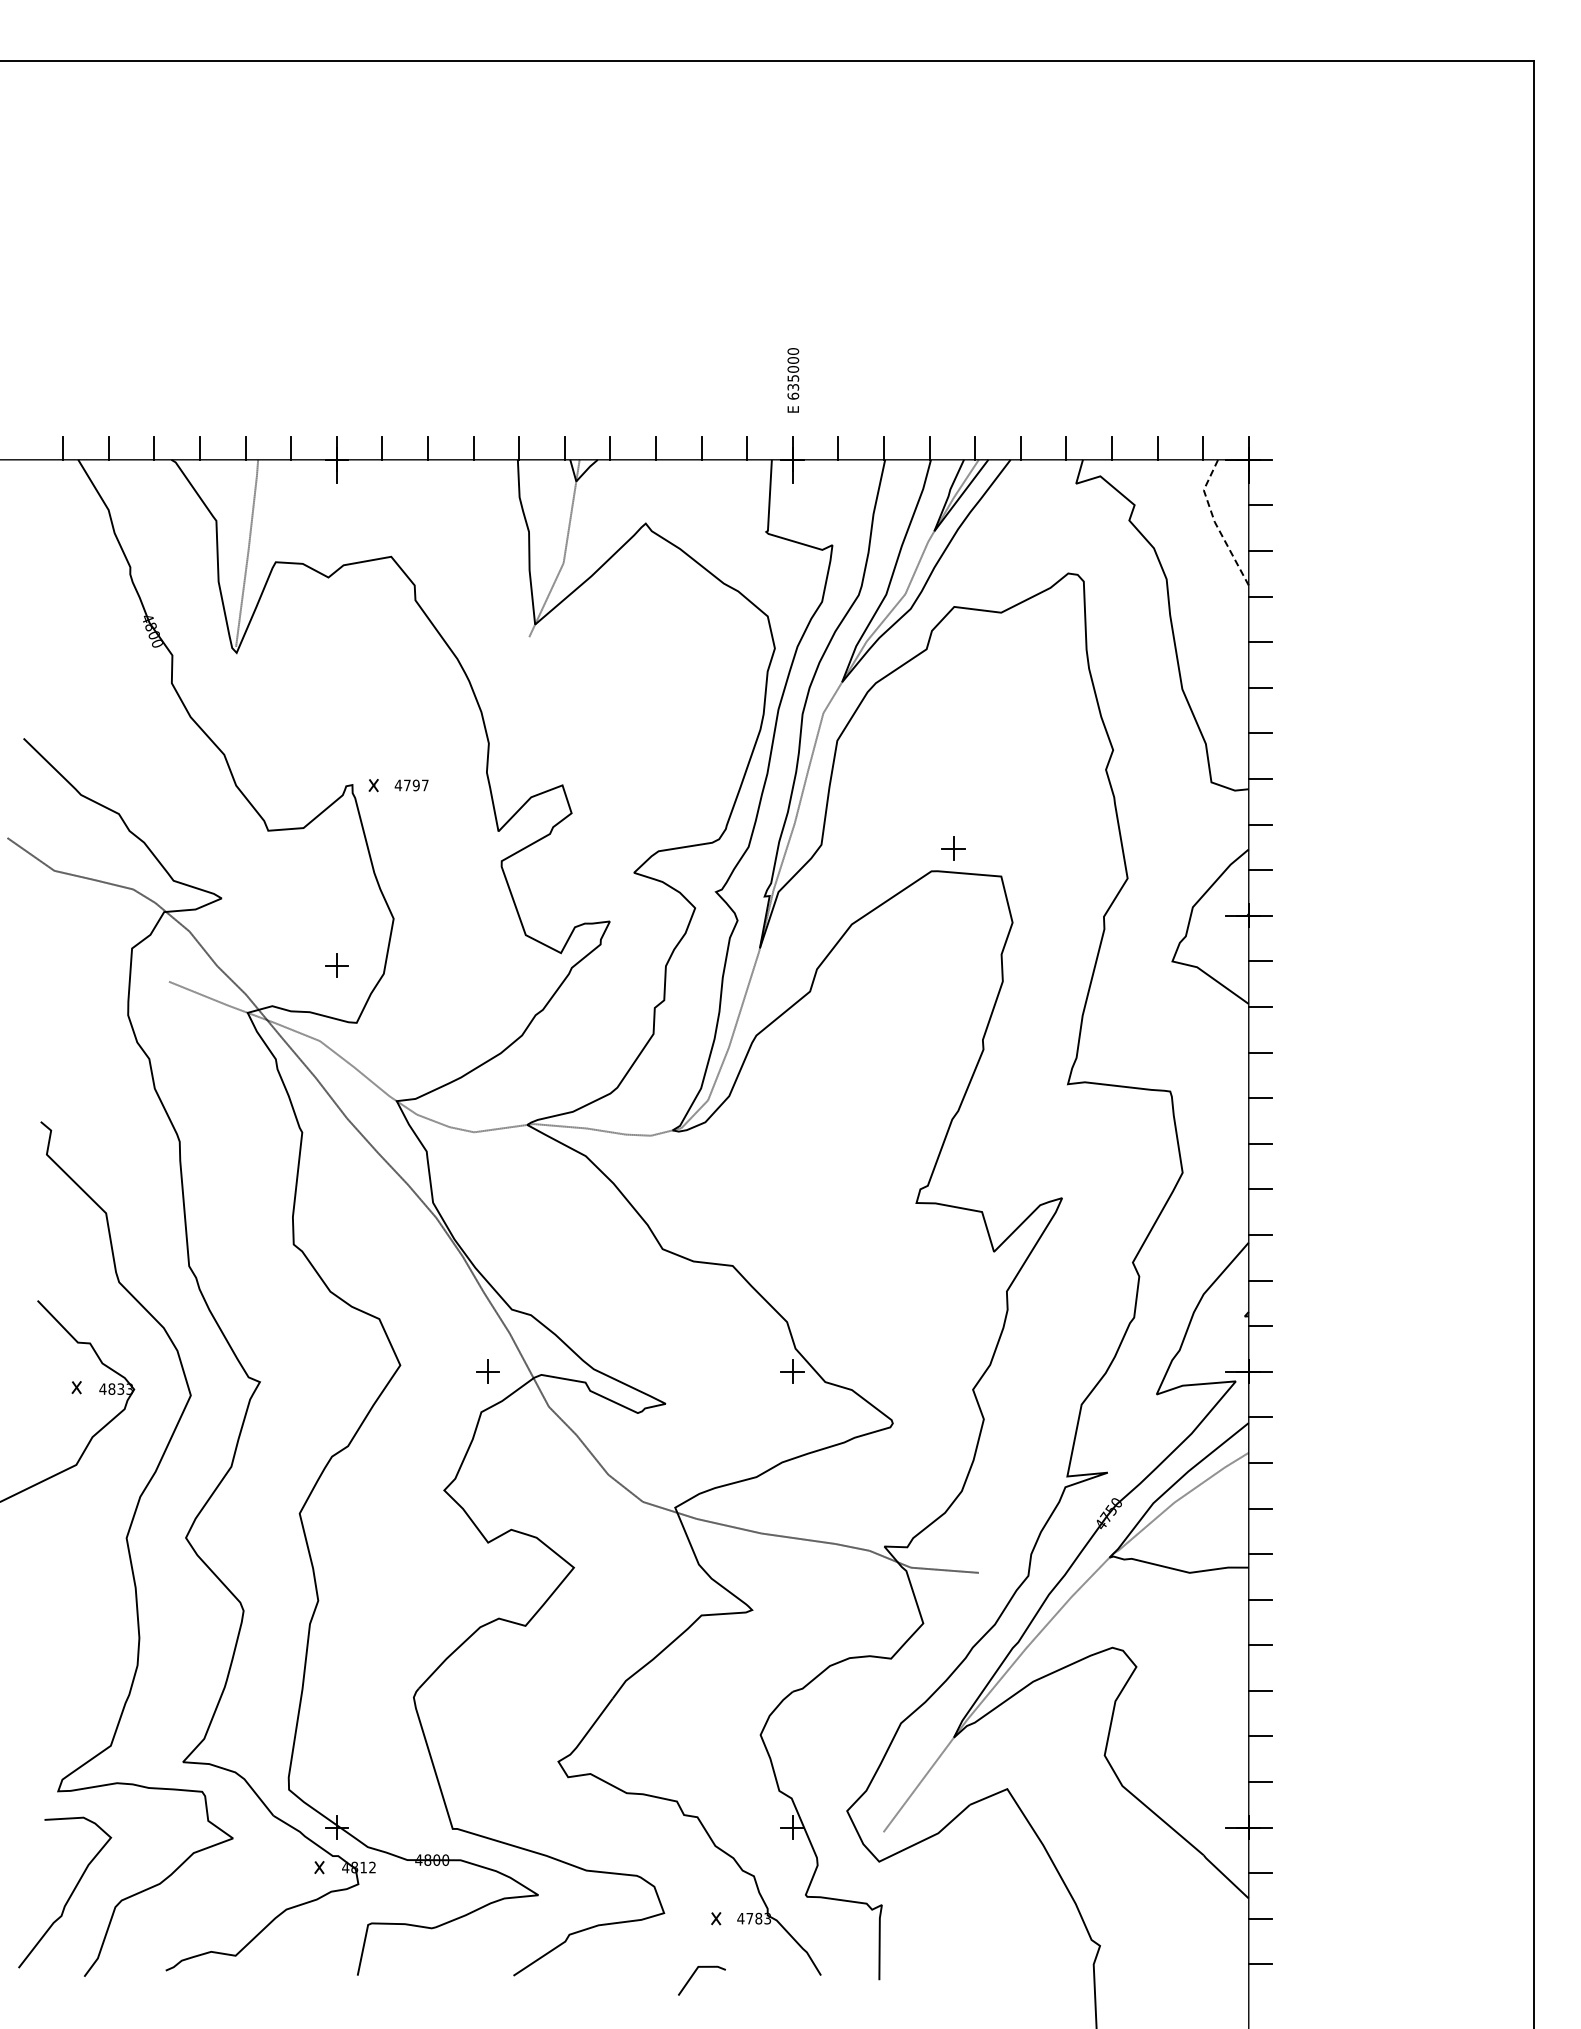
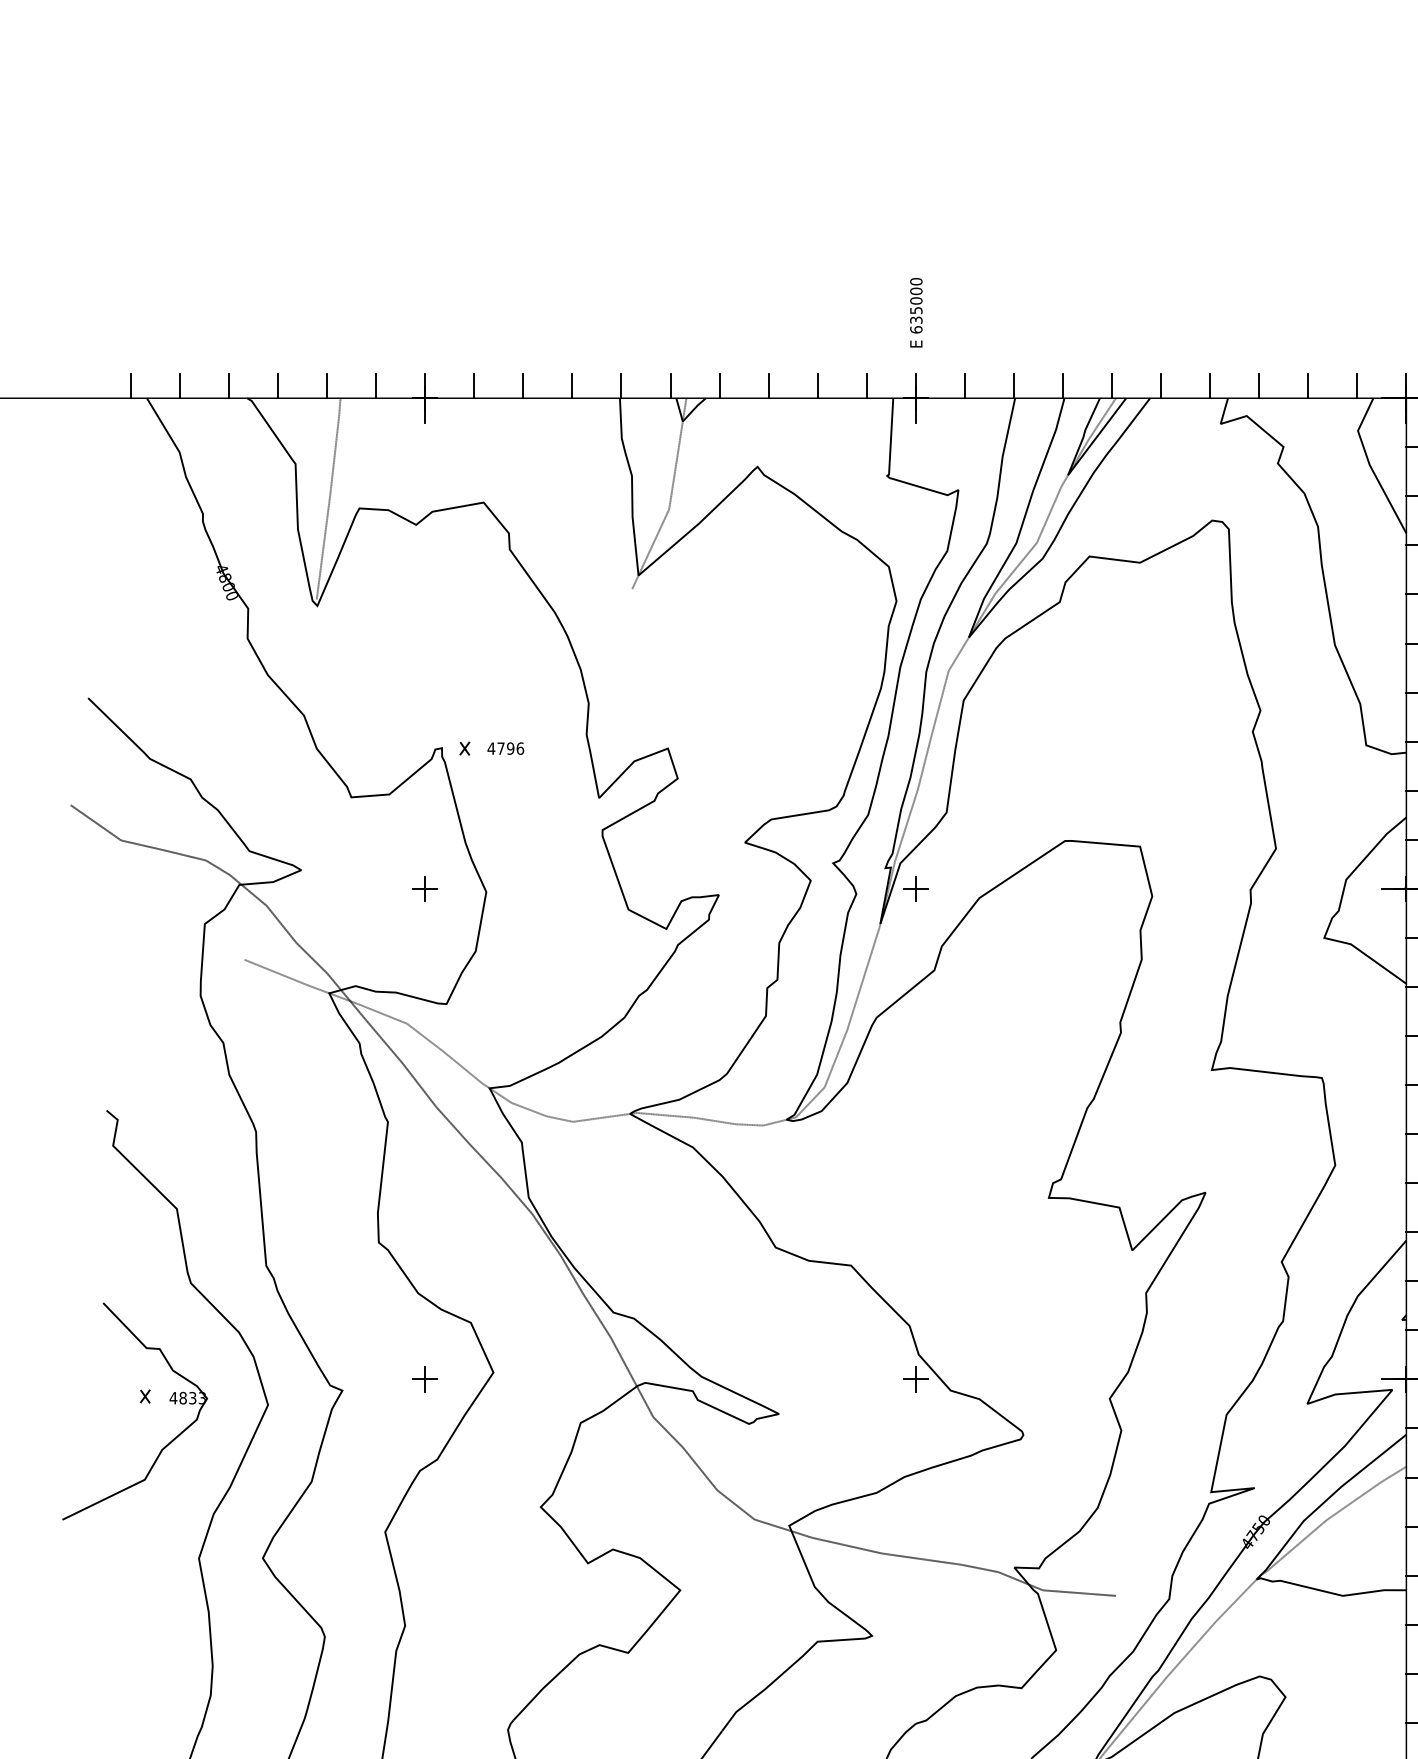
line: (1215, 522) -> (1370, 465), dashed -> solid
text: (424, 785) -> (519, 748), 4797 -> 4796
part: (953, 848) -> (915, 888), moved
part: (336, 965) -> (424, 888), moved
part: (487, 1371) -> (424, 1379), moved

